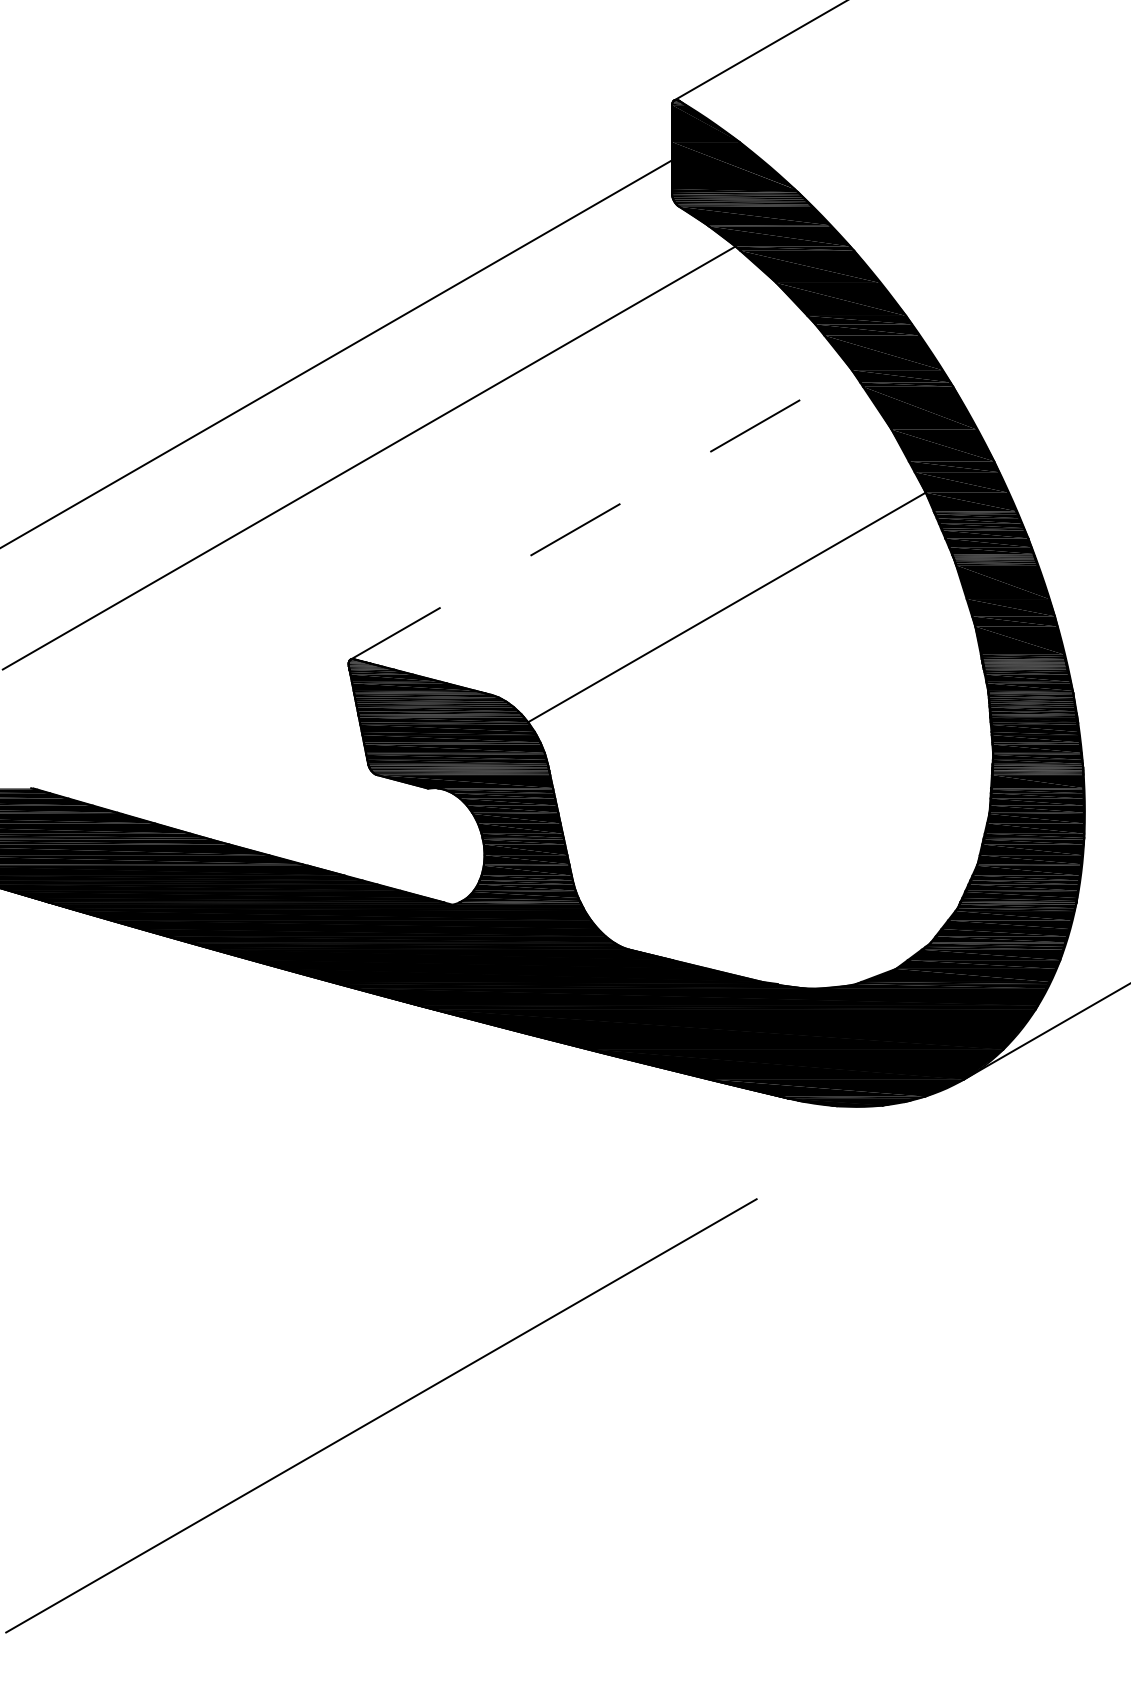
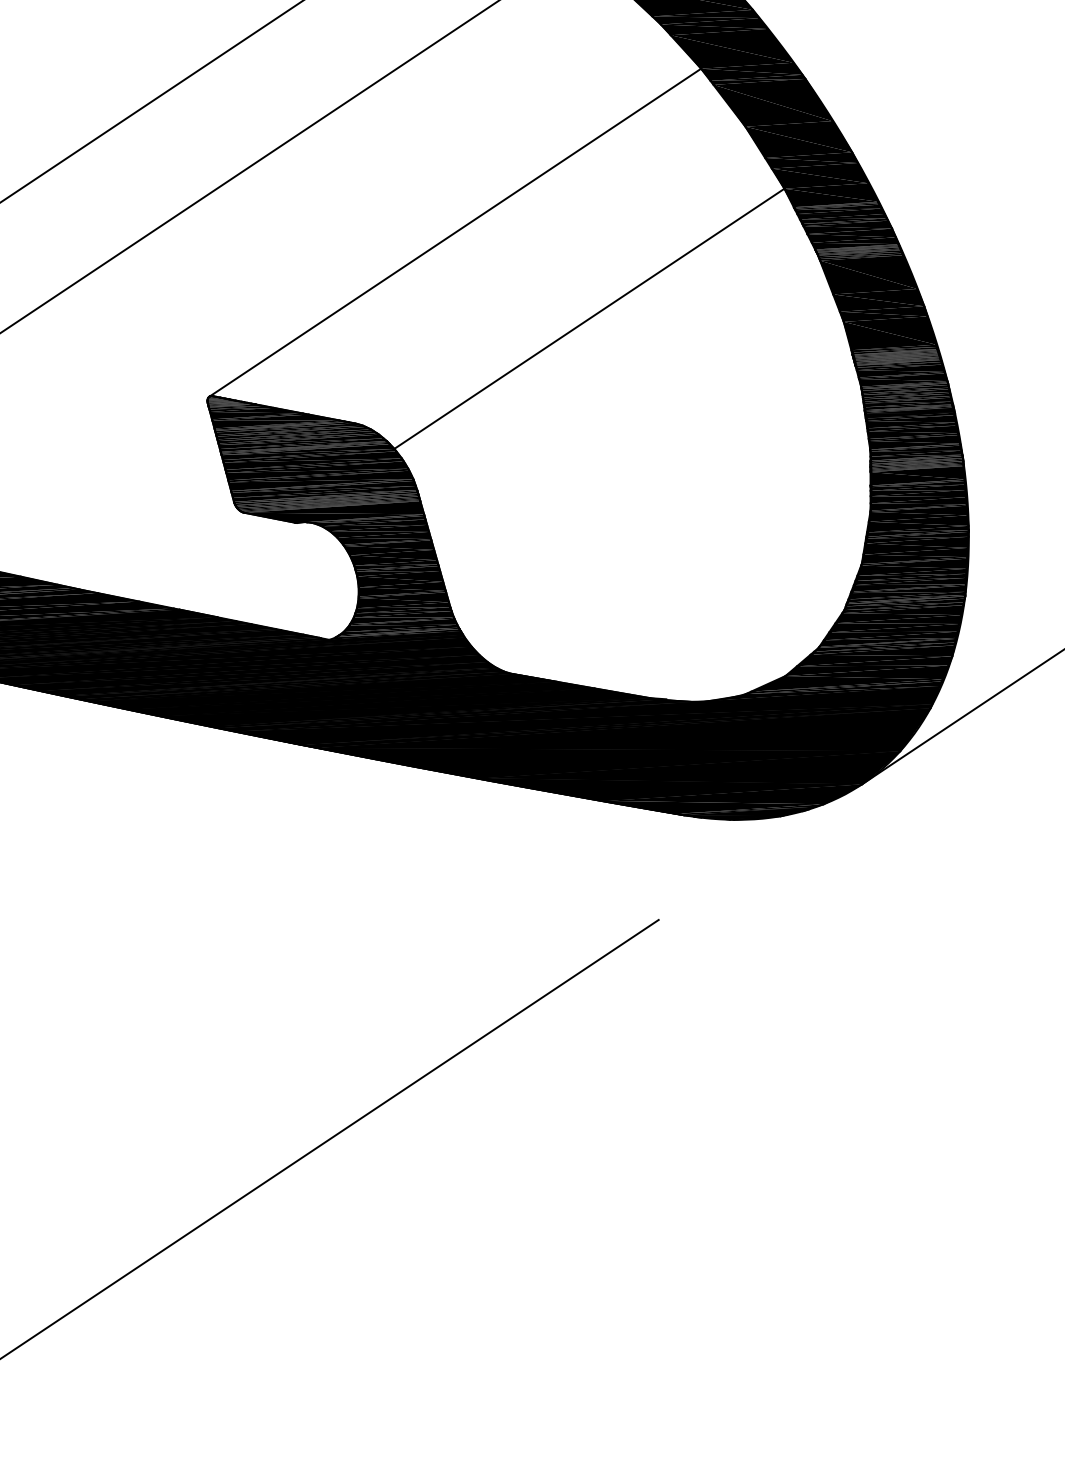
line: (601, 514) -> (455, 232), dashed -> solid

